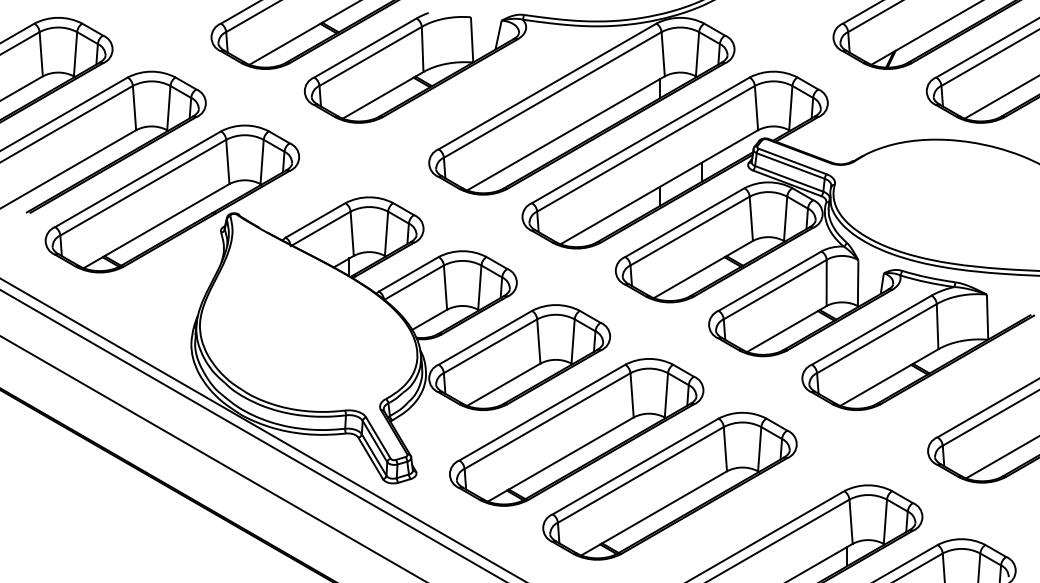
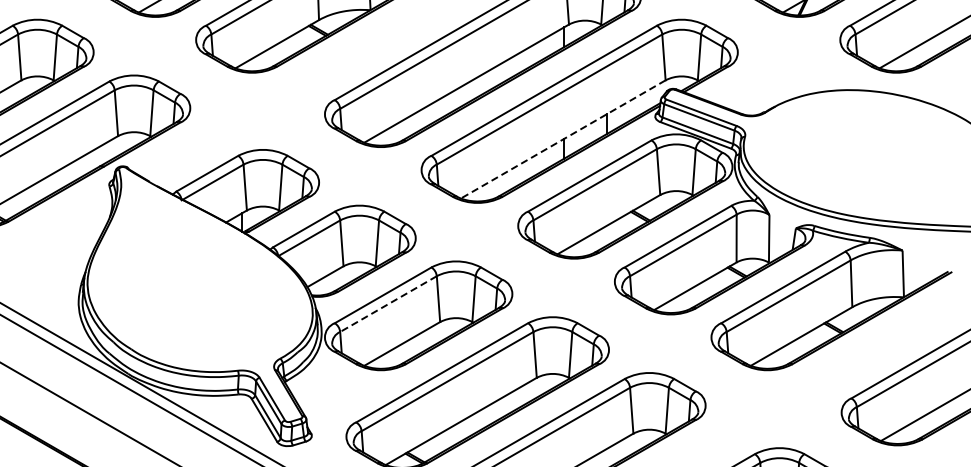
line: (658, 187) -> (562, 139), solid -> dashed
line: (490, 346) -> (388, 304), solid -> dashed

